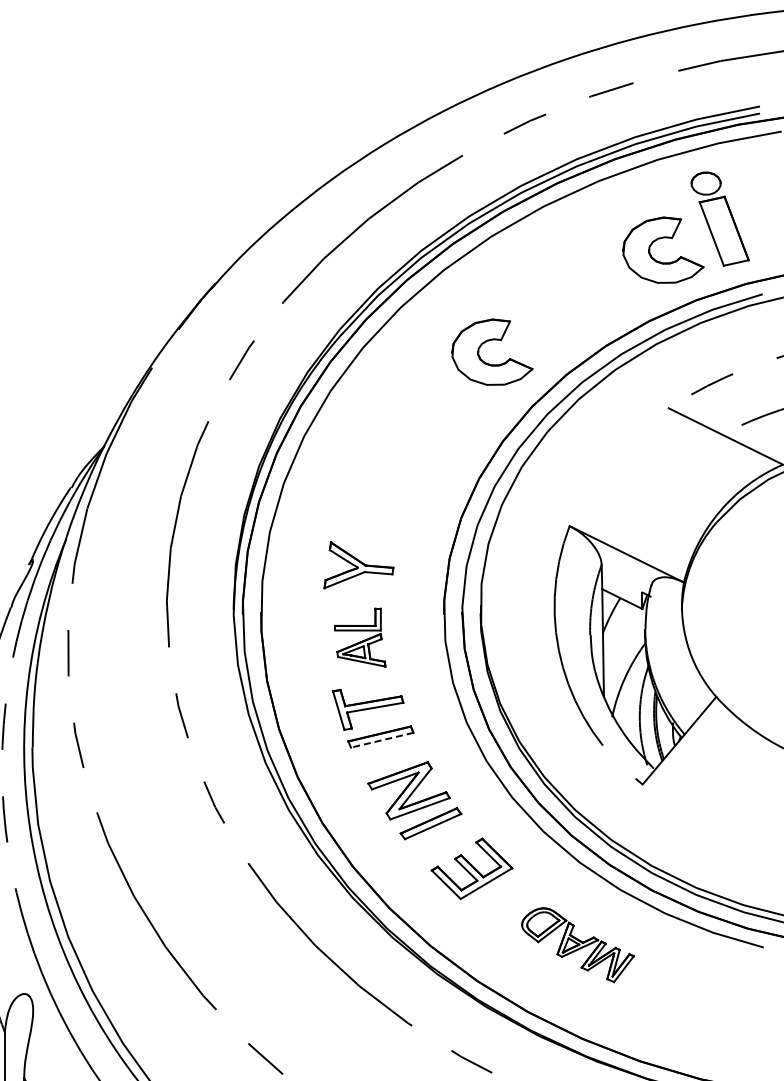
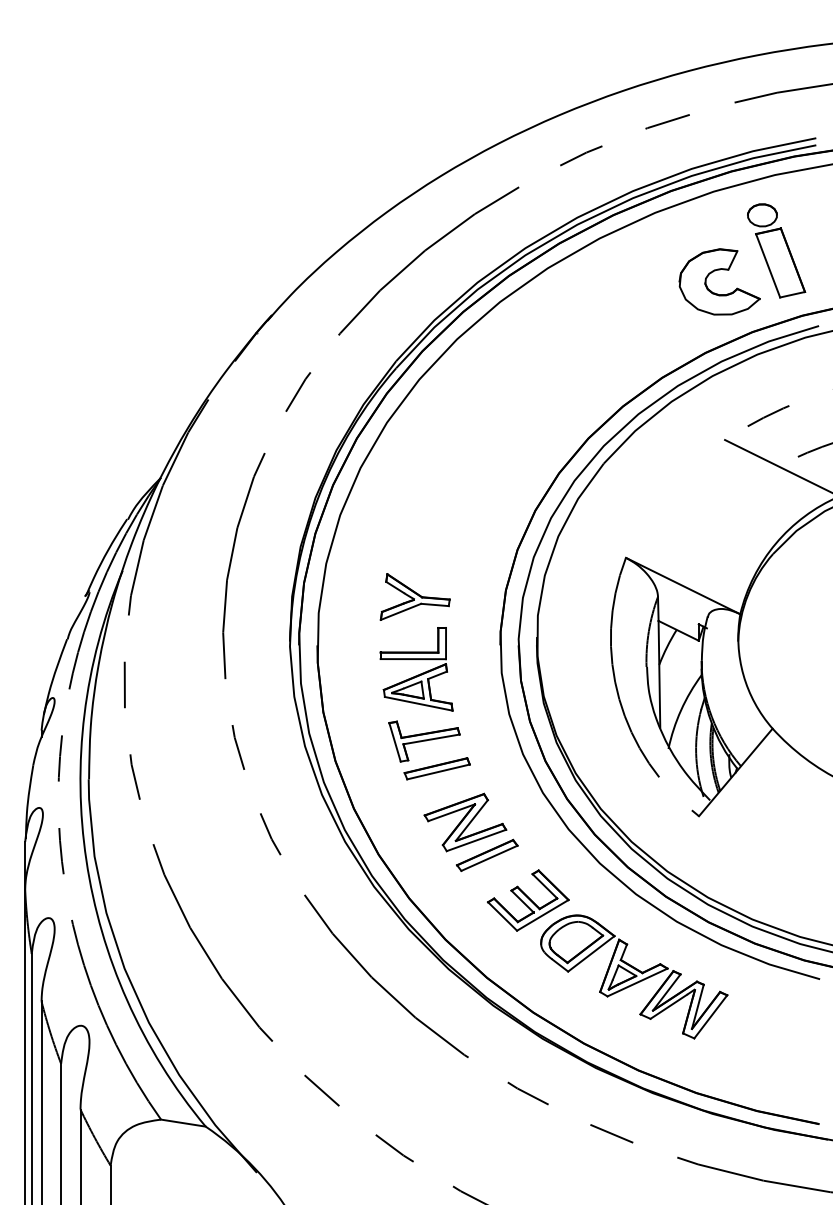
part: (488, 341) -> (544, 373), removed
part: (360, 637) -> (416, 669), size x1.43
line: (382, 740) -> (438, 772), dashed -> solid
part: (578, 944) -> (634, 976), size x1.67

